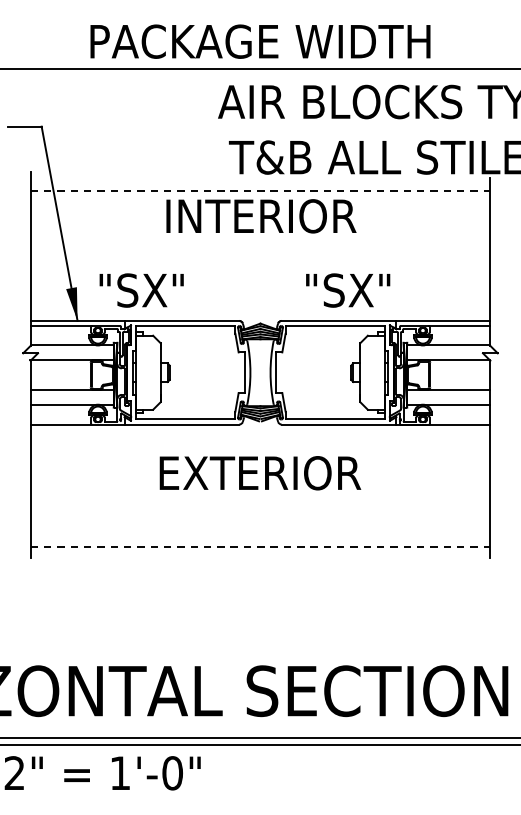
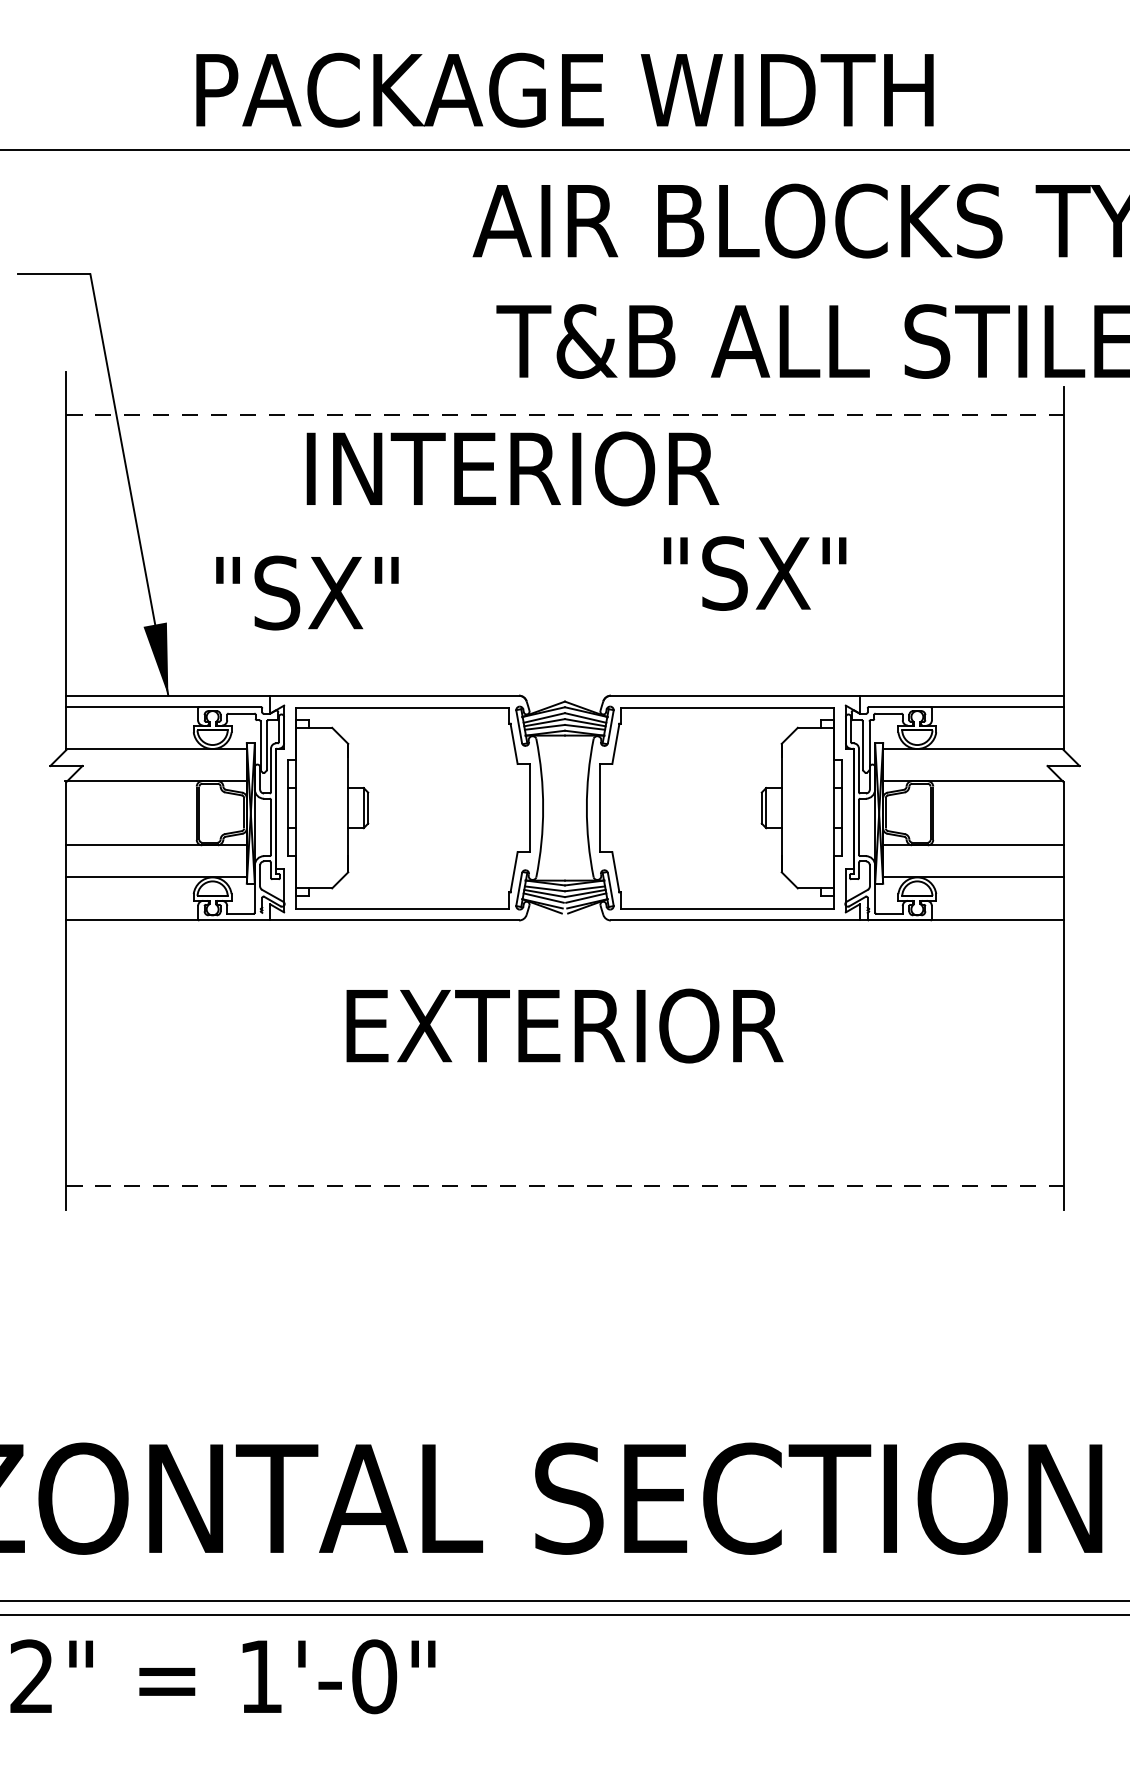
text: (261, 216) -> (512, 469), moved
text: (141, 290) -> (306, 592), moved
text: (348, 290) -> (755, 573), moved

